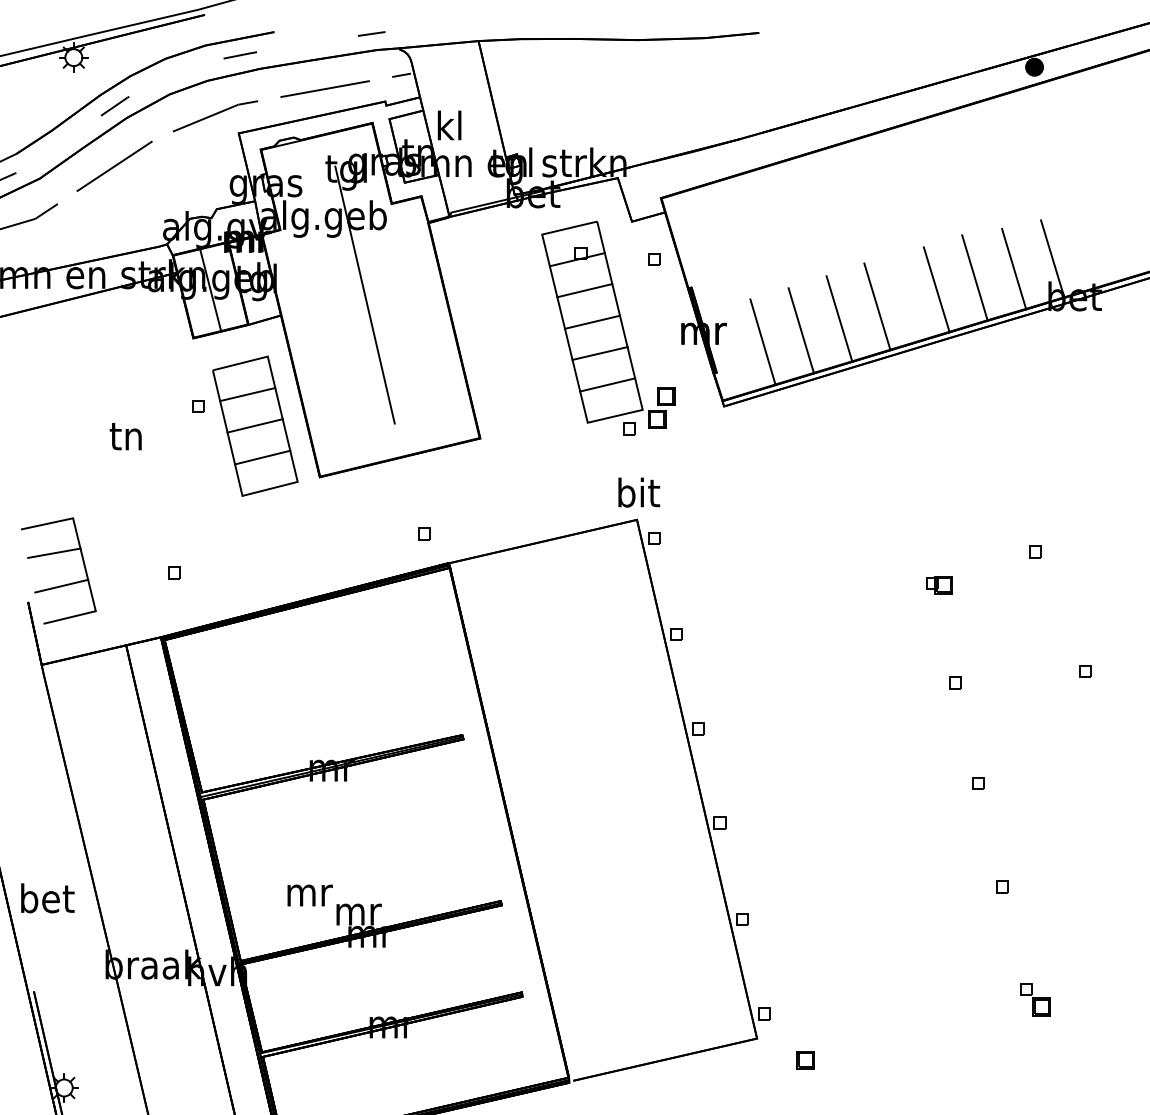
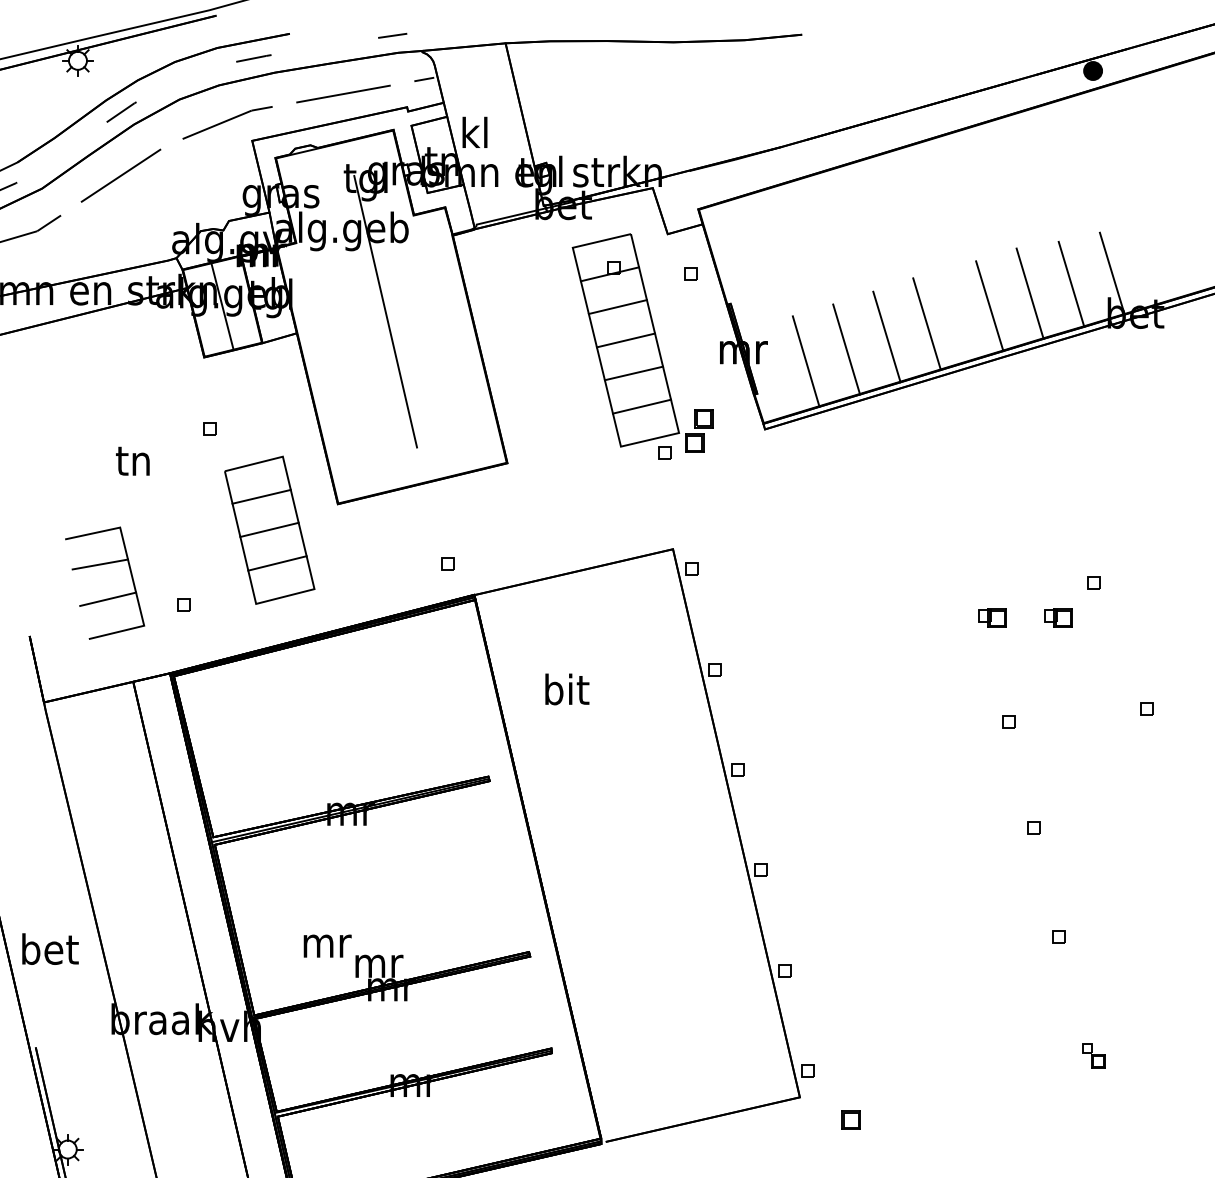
part: (255, 425) -> (269, 529), moved
text: (639, 492) -> (567, 689), moved
part: (63, 584) -> (110, 597), moved
part: (1001, 584) -> (1058, 617), added
part: (1035, 998) -> (1094, 1055), size x0.7

